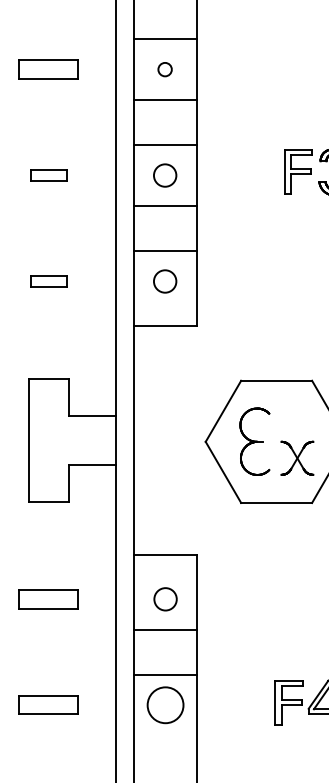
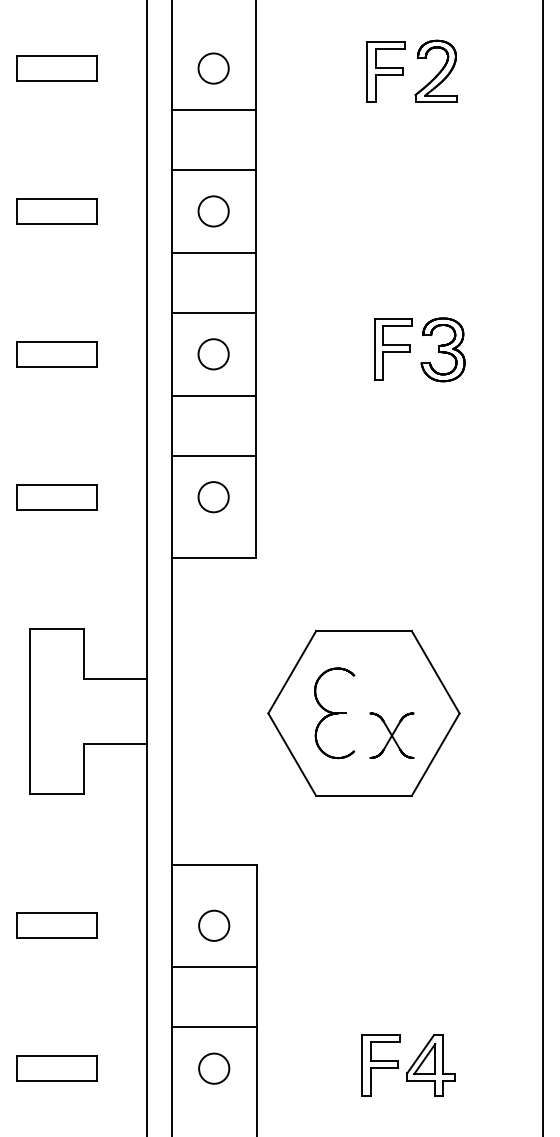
circle: (165, 69) -> (213, 211), size x1.67
part: (48, 175) -> (56, 354), size x1.67
part: (48, 281) -> (56, 497), size x1.67
circle: (165, 705) -> (214, 1068), size x0.62

